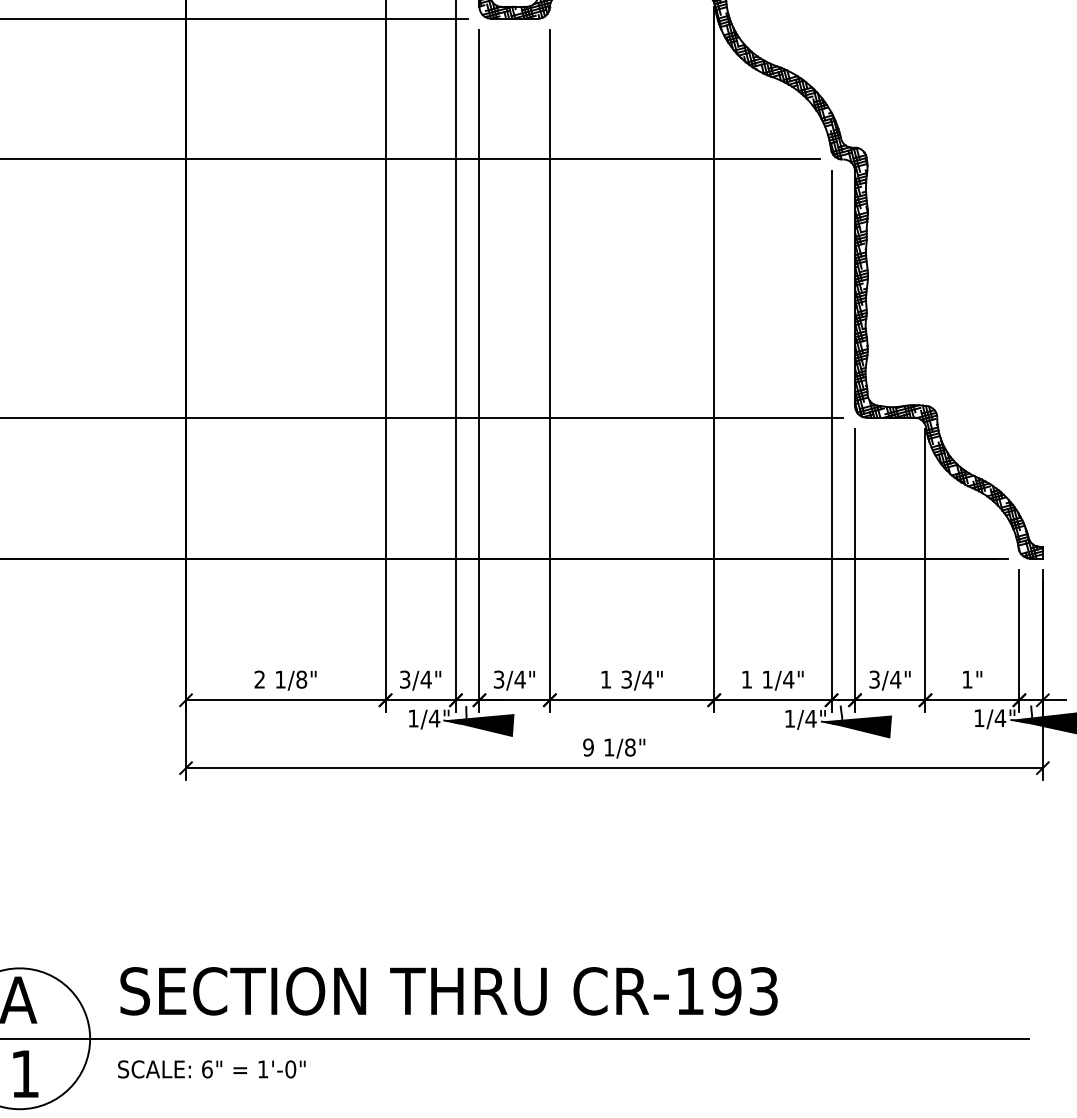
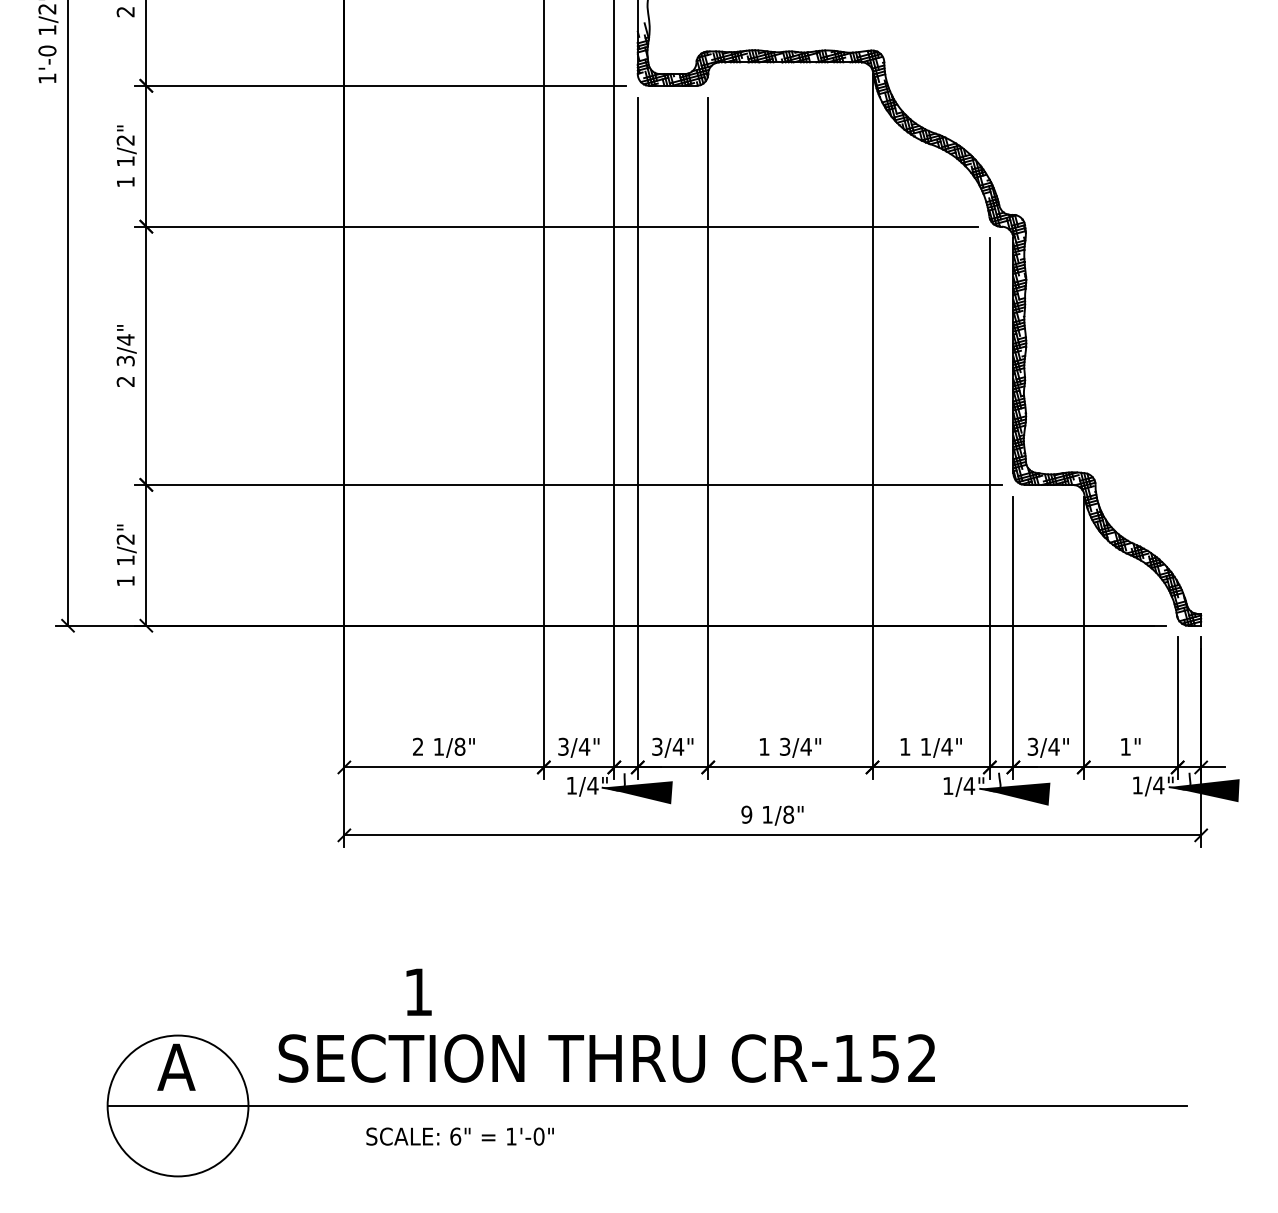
text: (745, 991) -> (903, 1058), CR-193 -> CR-152
text: (211, 1069) -> (459, 1136), moved
text: (25, 1073) -> (418, 991), moved

